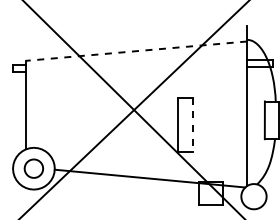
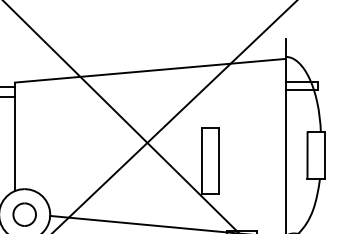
line: (136, 51) -> (150, 71), dashed -> solid
line: (192, 125) -> (218, 161), dashed -> solid

